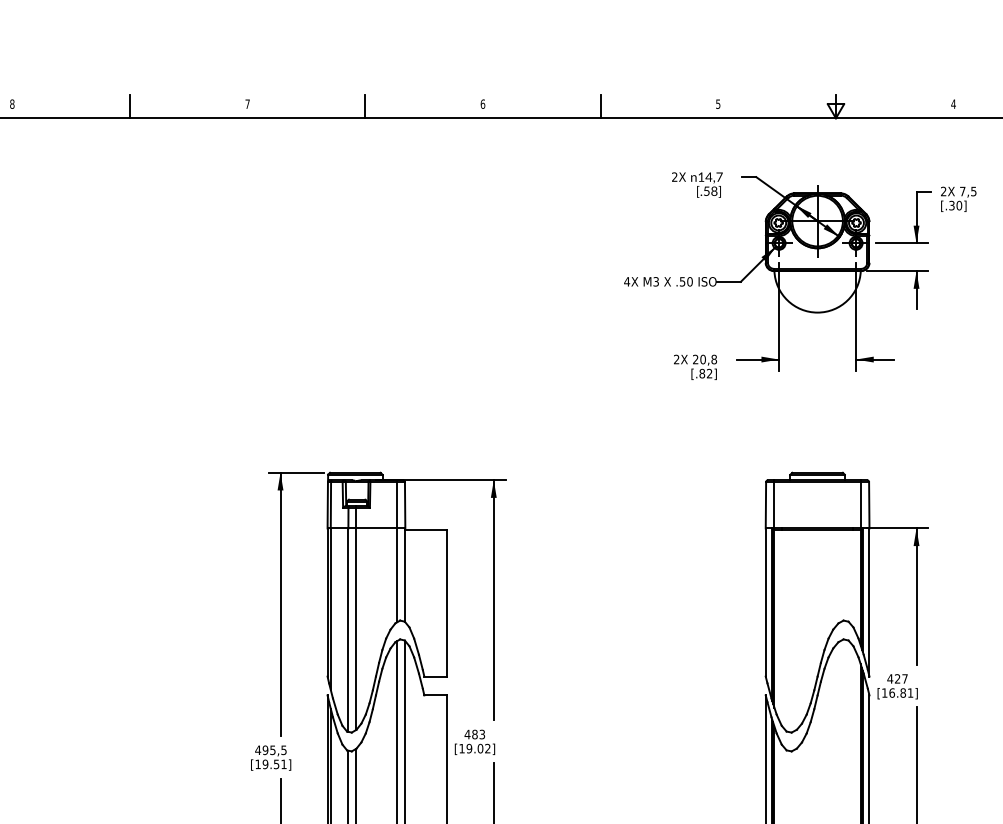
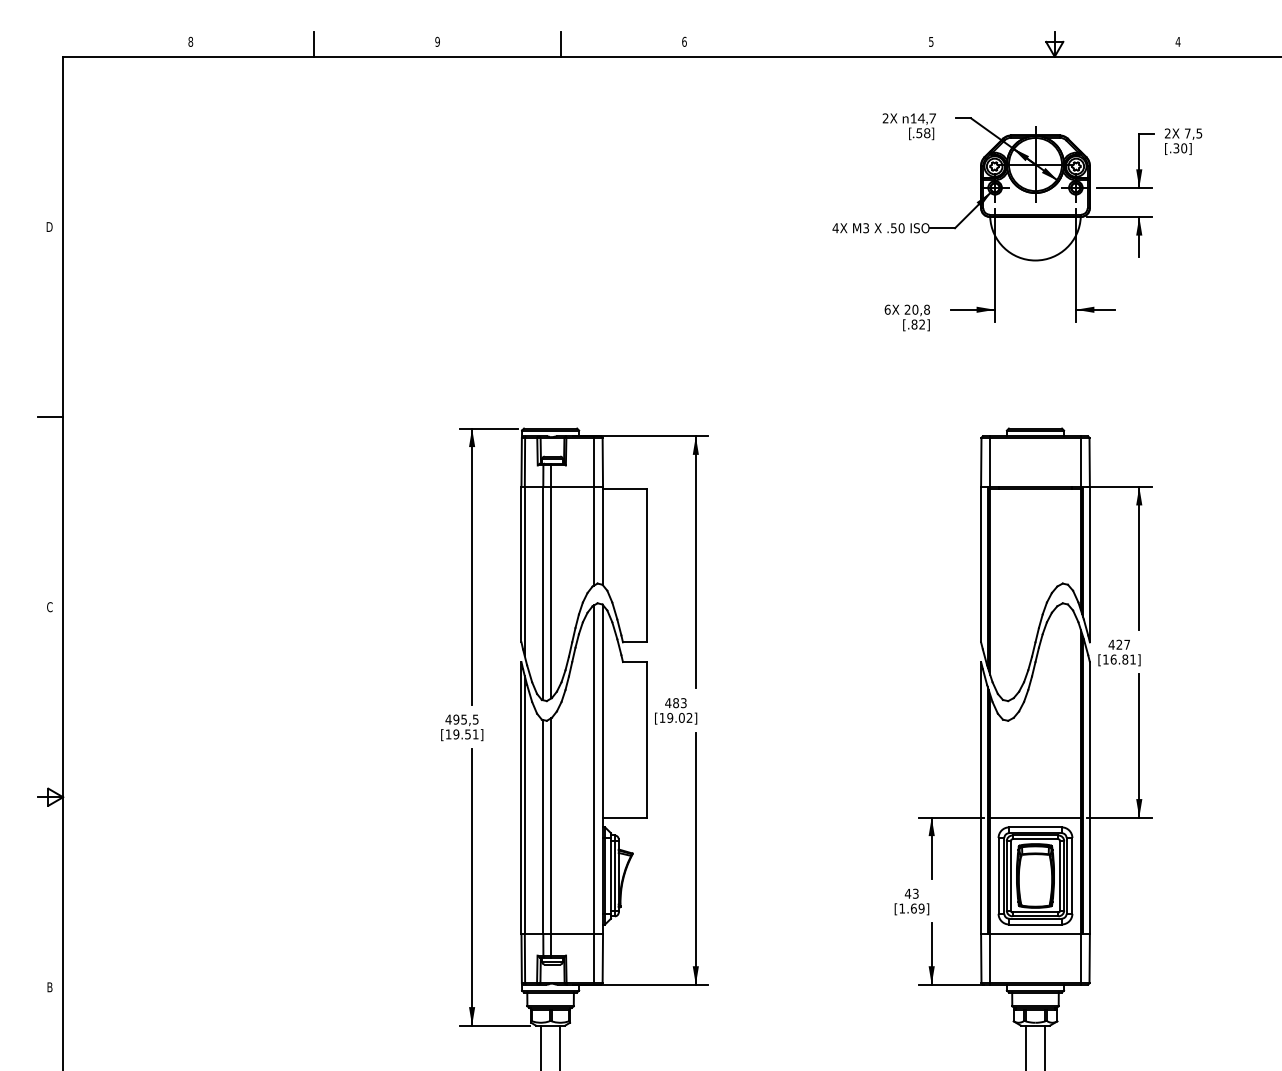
text: (247, 103) -> (437, 41), 7 -> 9
line: (600, 106) -> (807, 44), removed
text: (676, 359) -> (887, 309), 2X -> 6X

